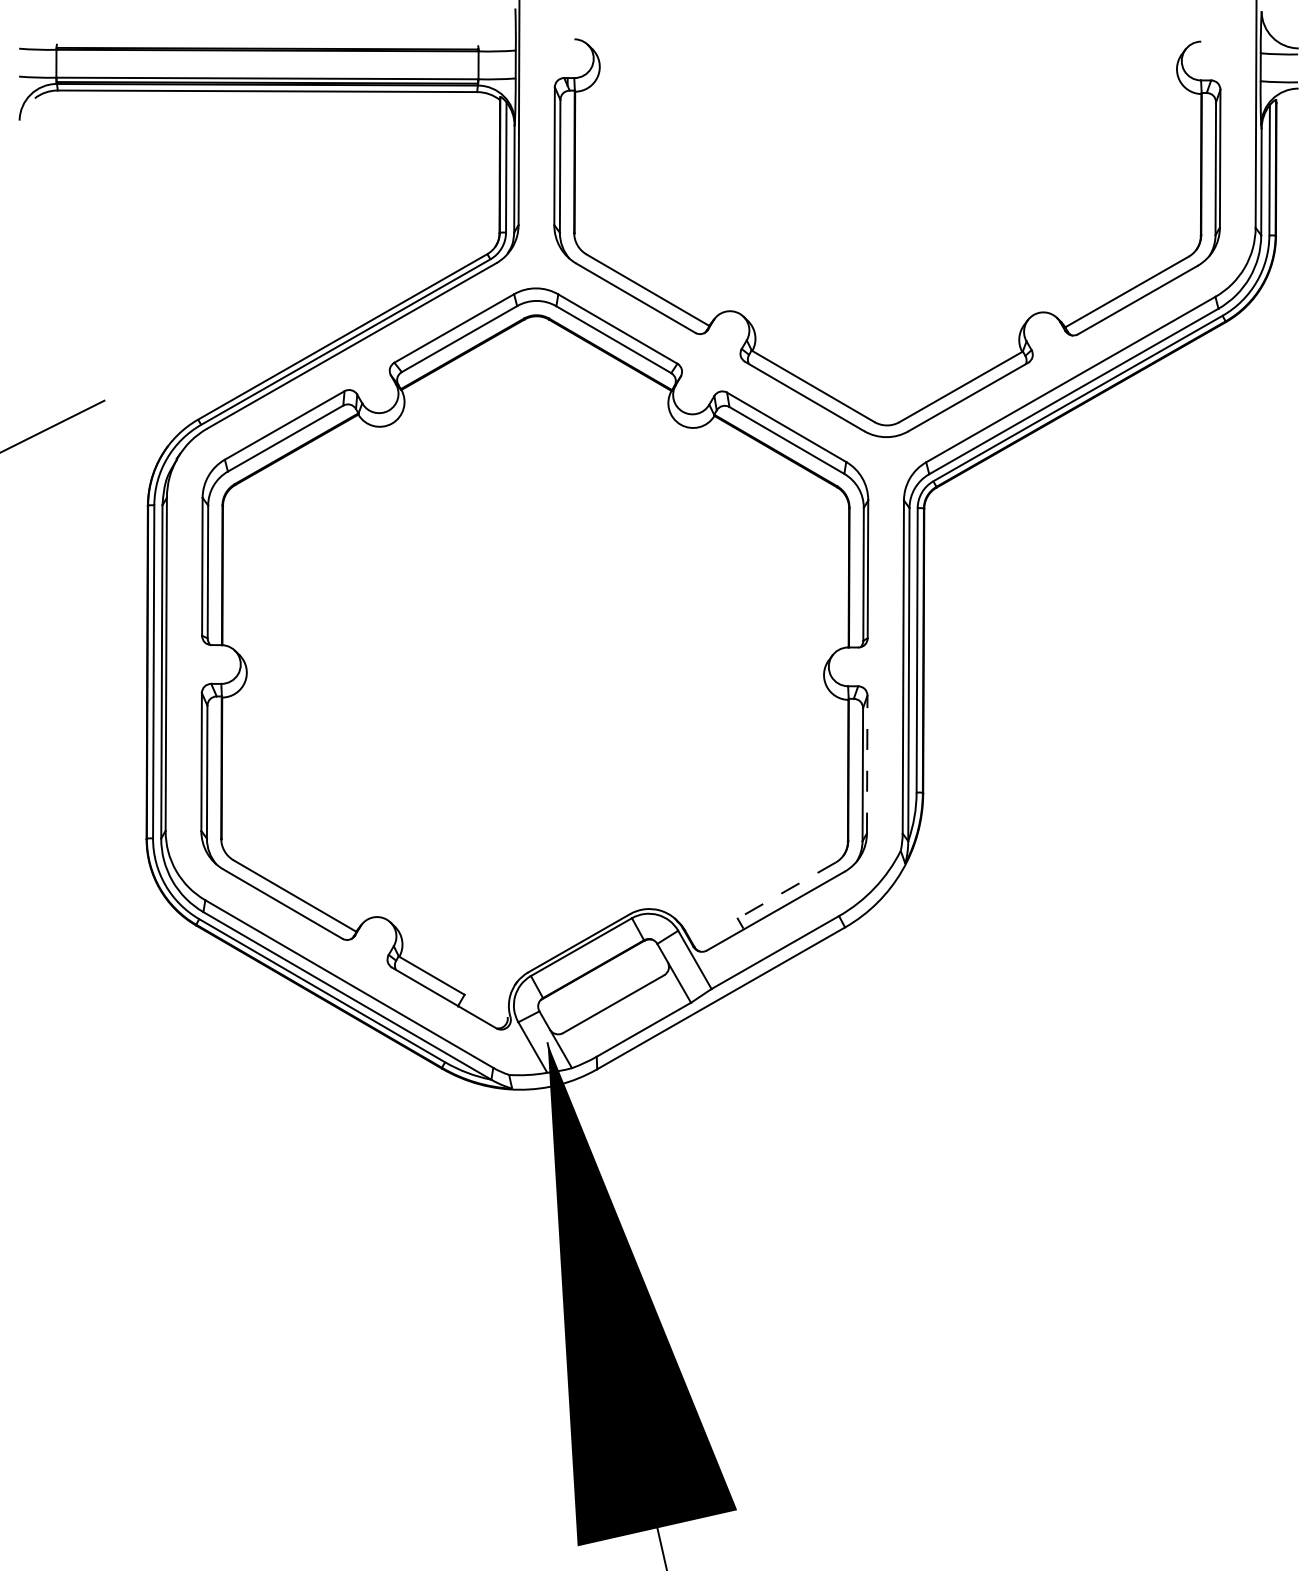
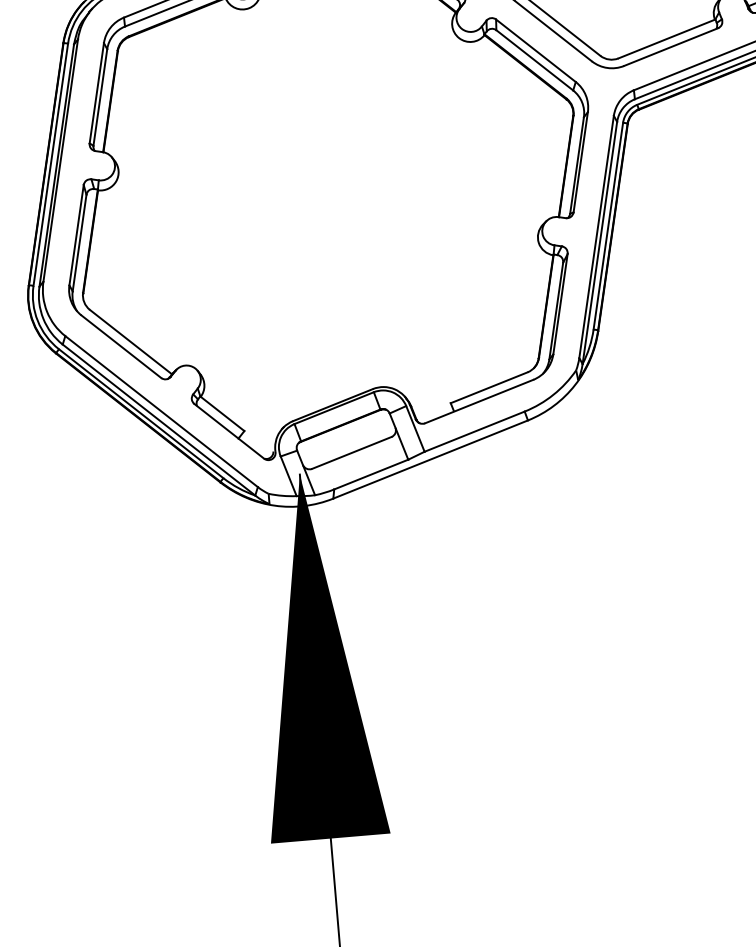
line: (867, 764) -> (560, 304), dashed -> solid
line: (786, 890) -> (489, 387), dashed -> solid

